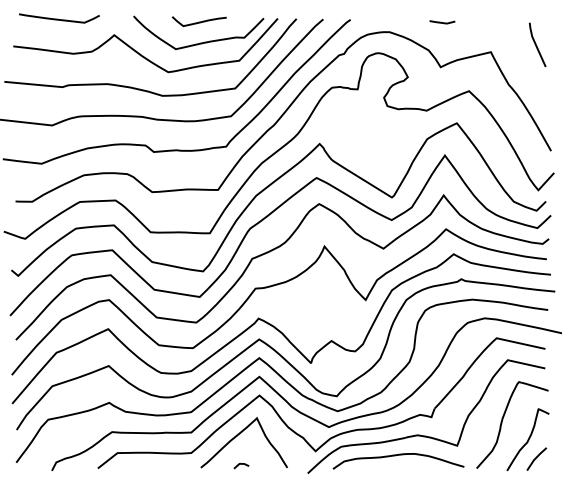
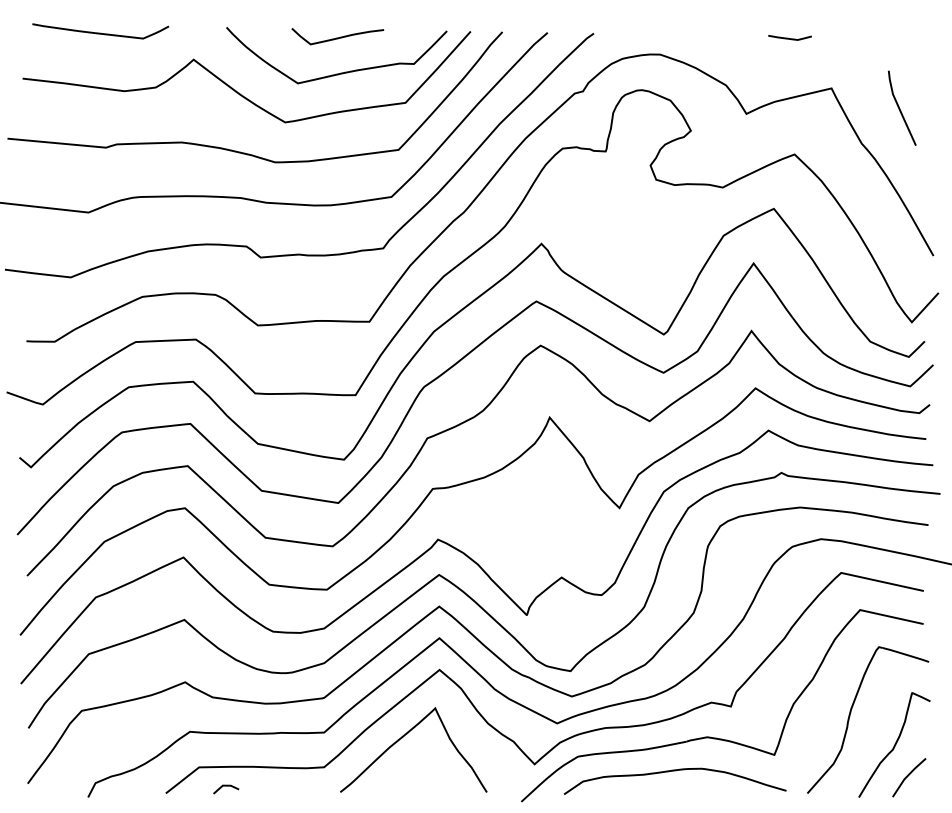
line: (442, 22) -> (790, 38), moved
line: (536, 44) -> (900, 107), moved
line: (241, 464) -> (226, 786), moved

